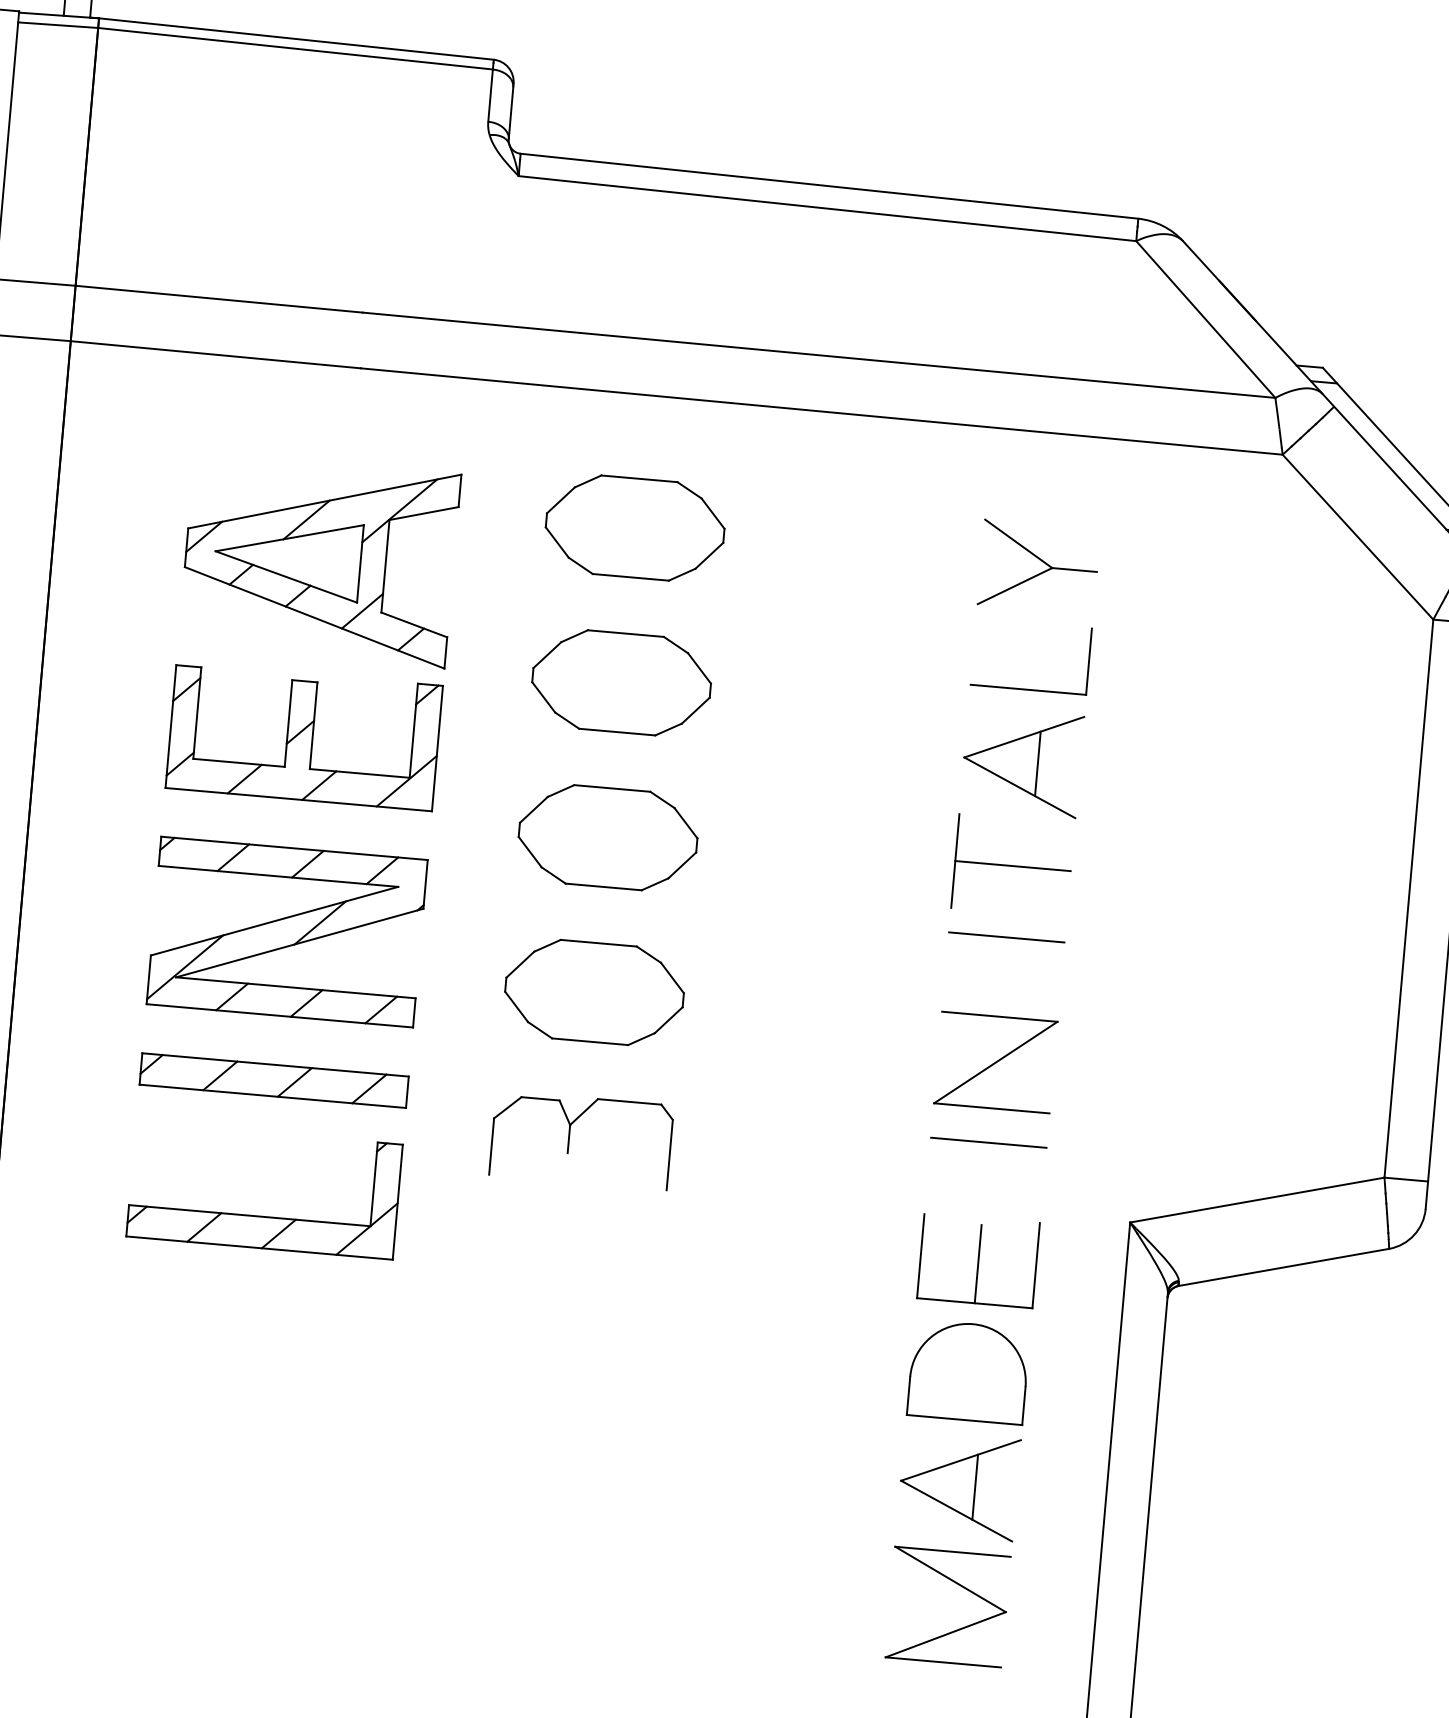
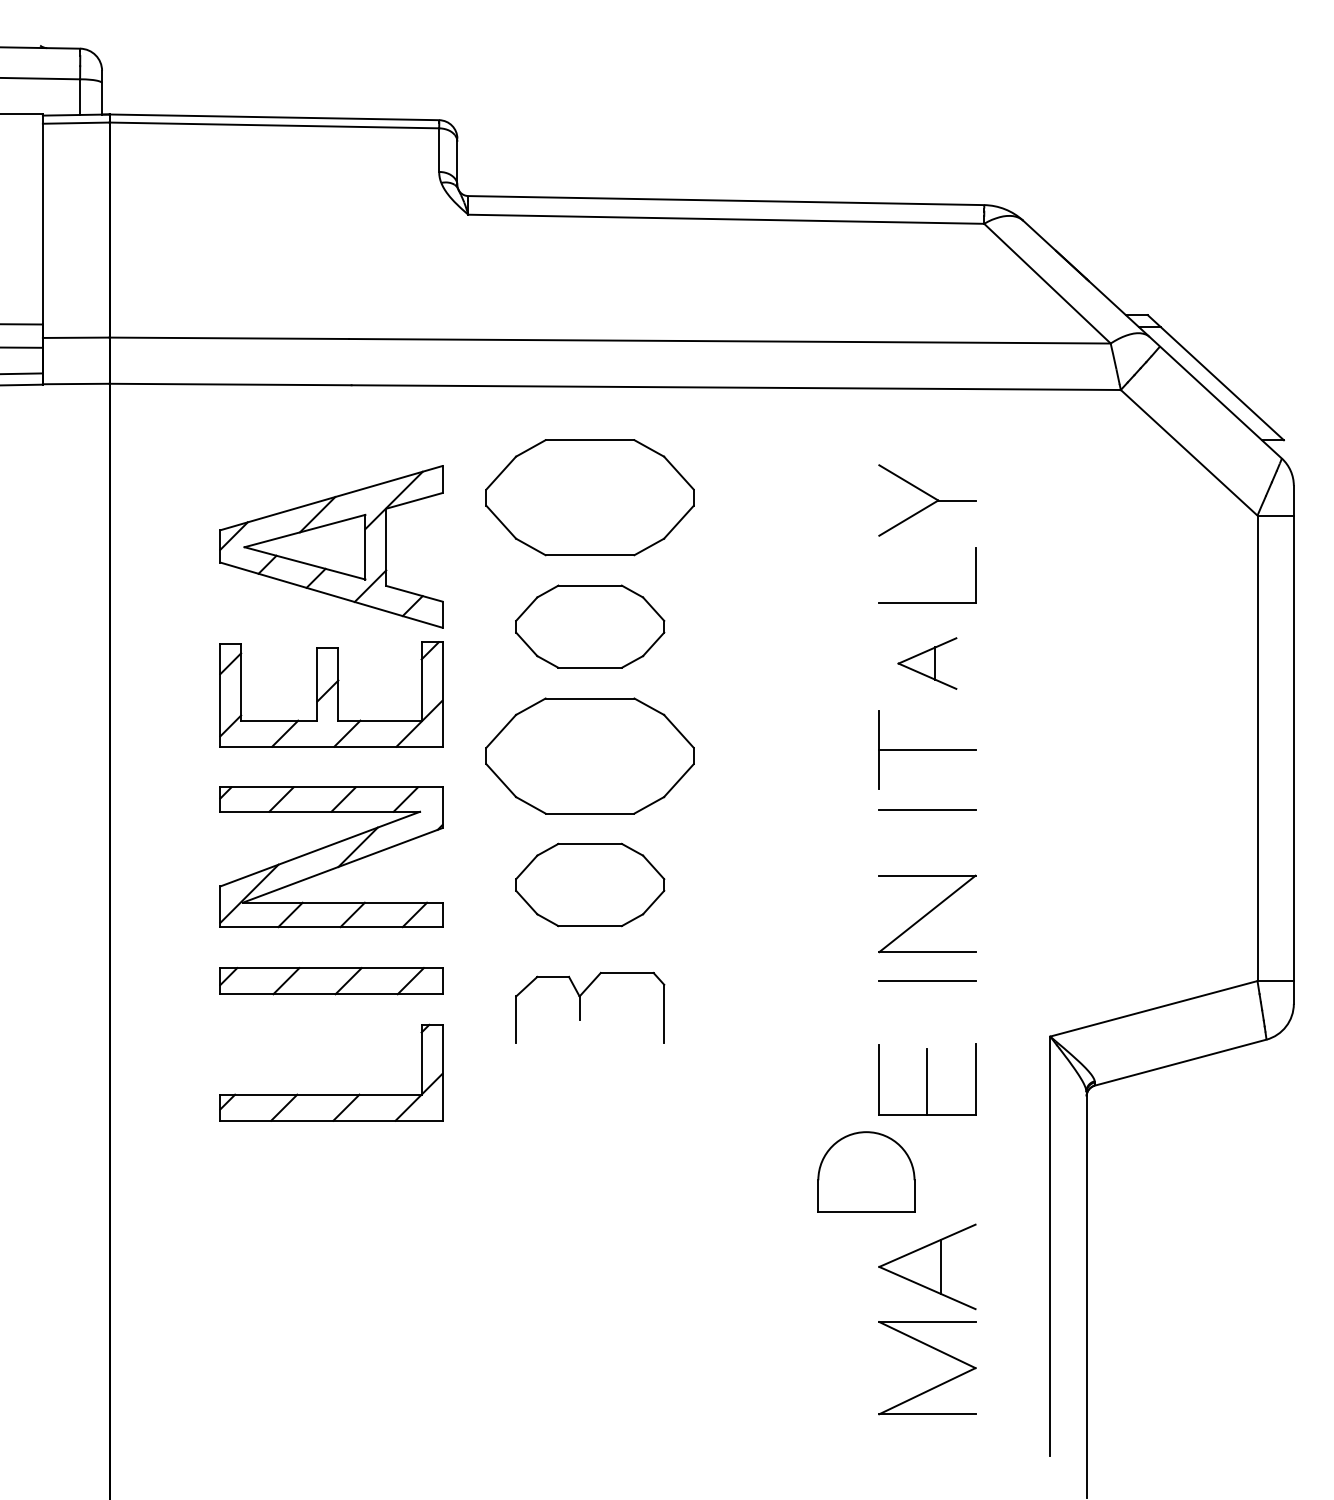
part: (635, 527) -> (590, 497), size x1.4
part: (1022, 762) -> (927, 663), size x0.6
part: (608, 837) -> (590, 755), size x1.4
part: (968, 1371) -> (866, 1171), moved

